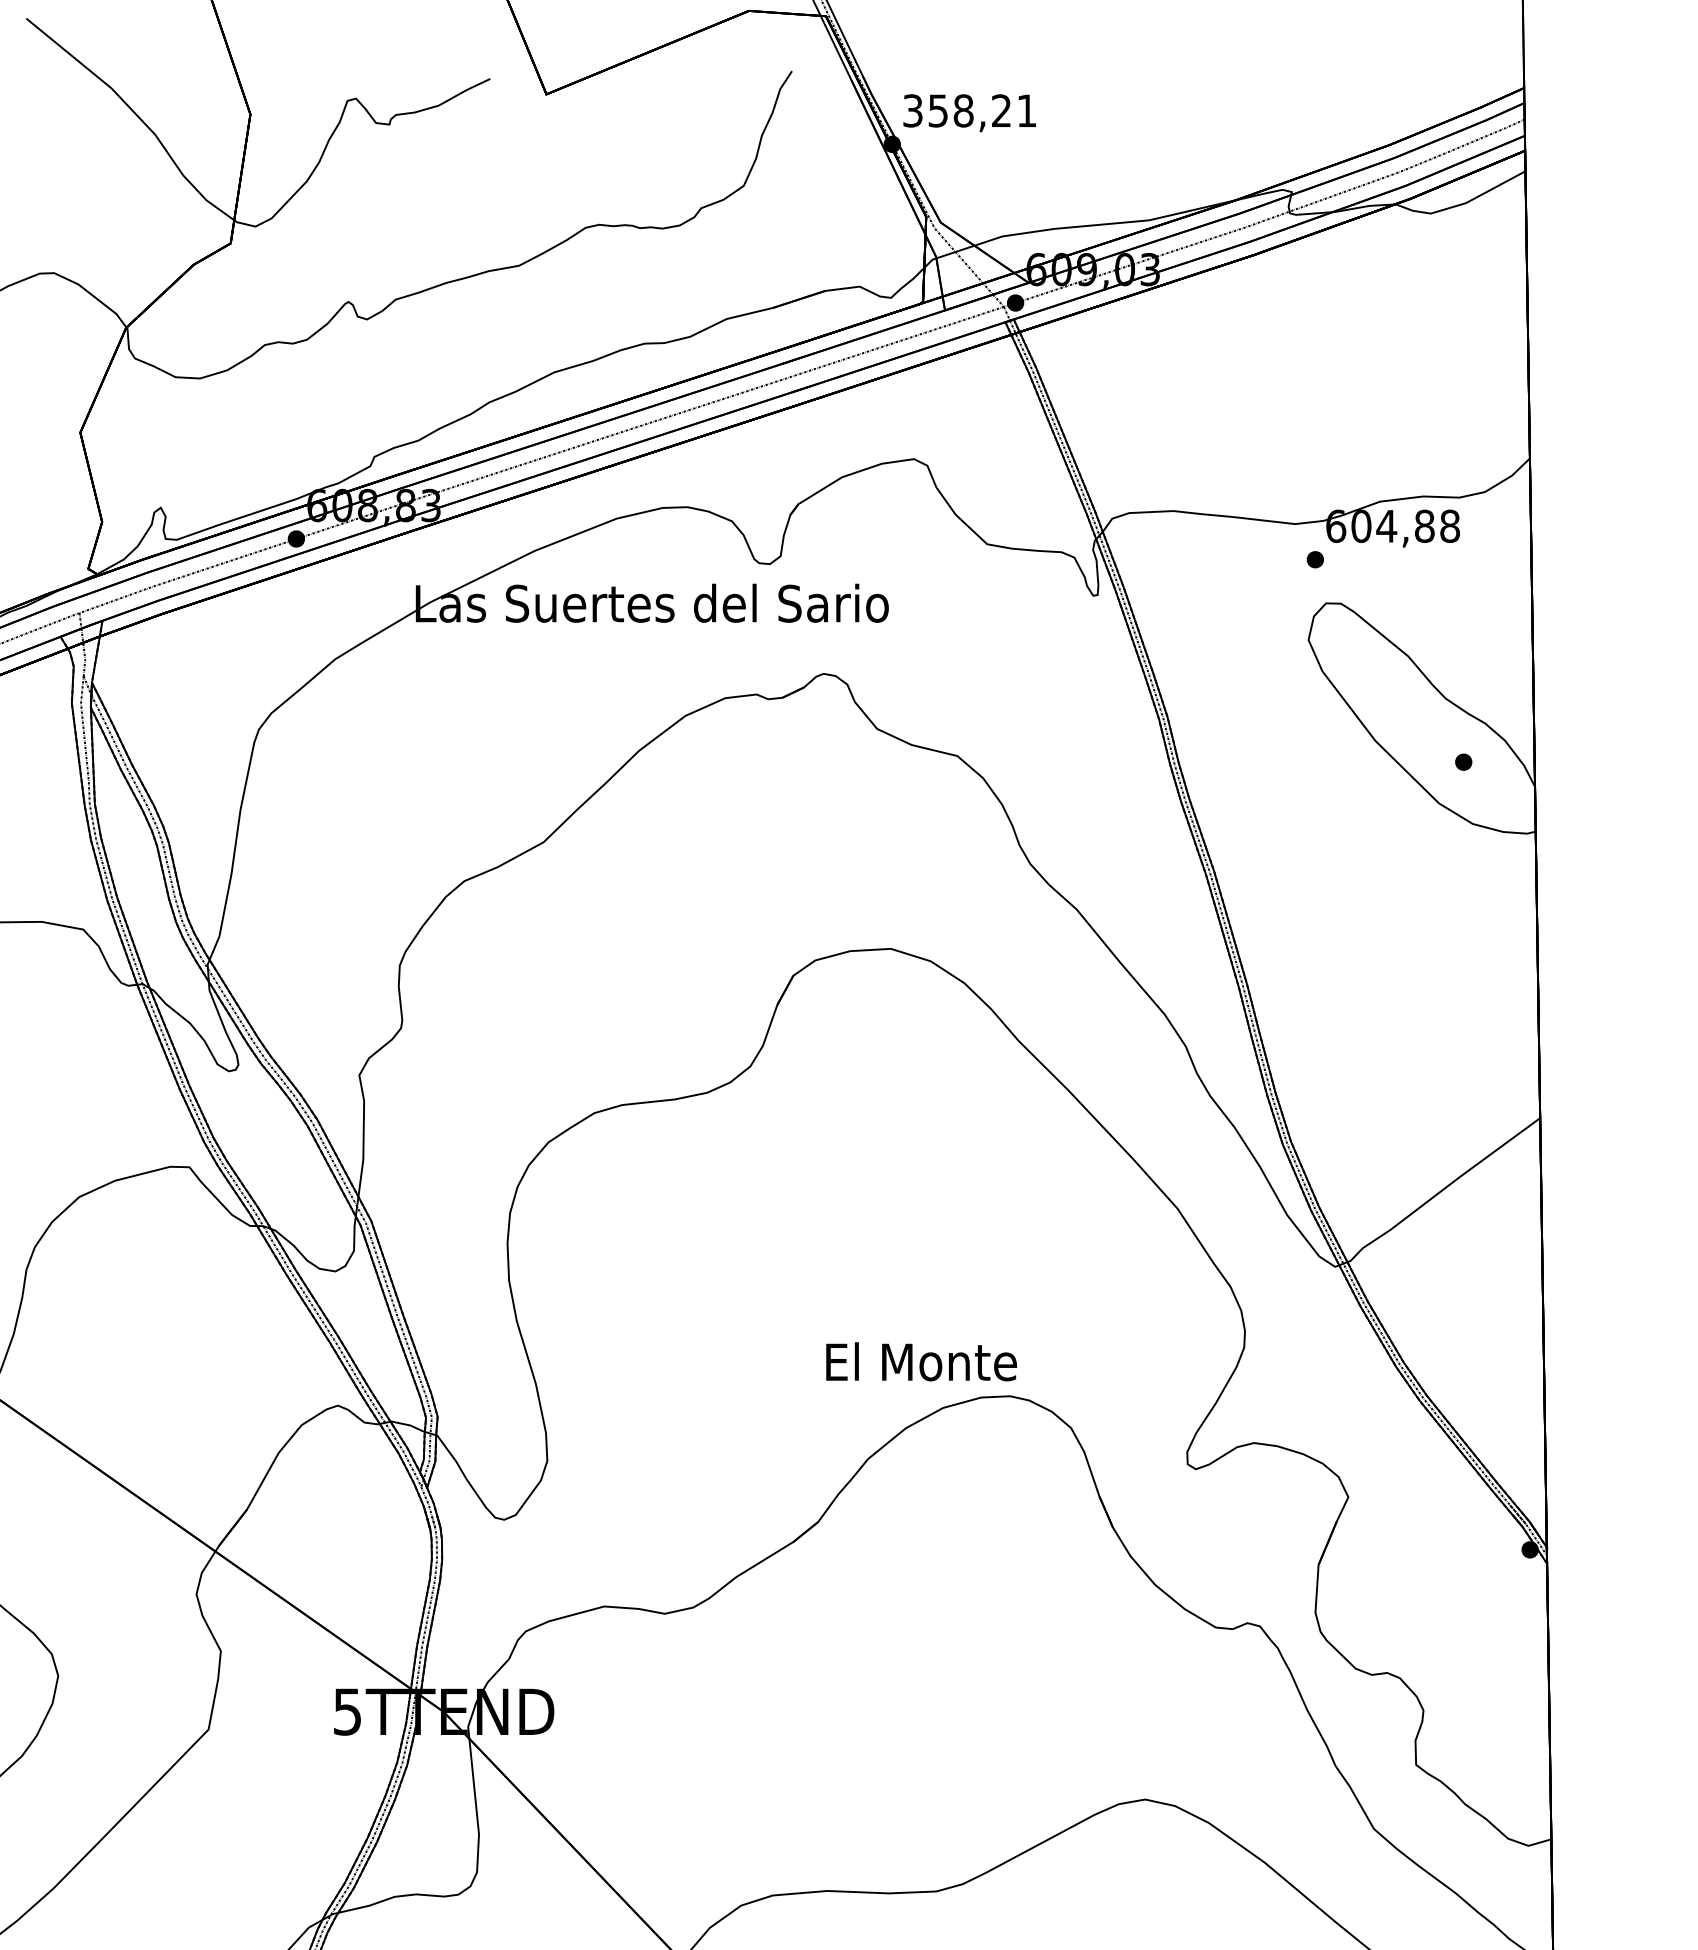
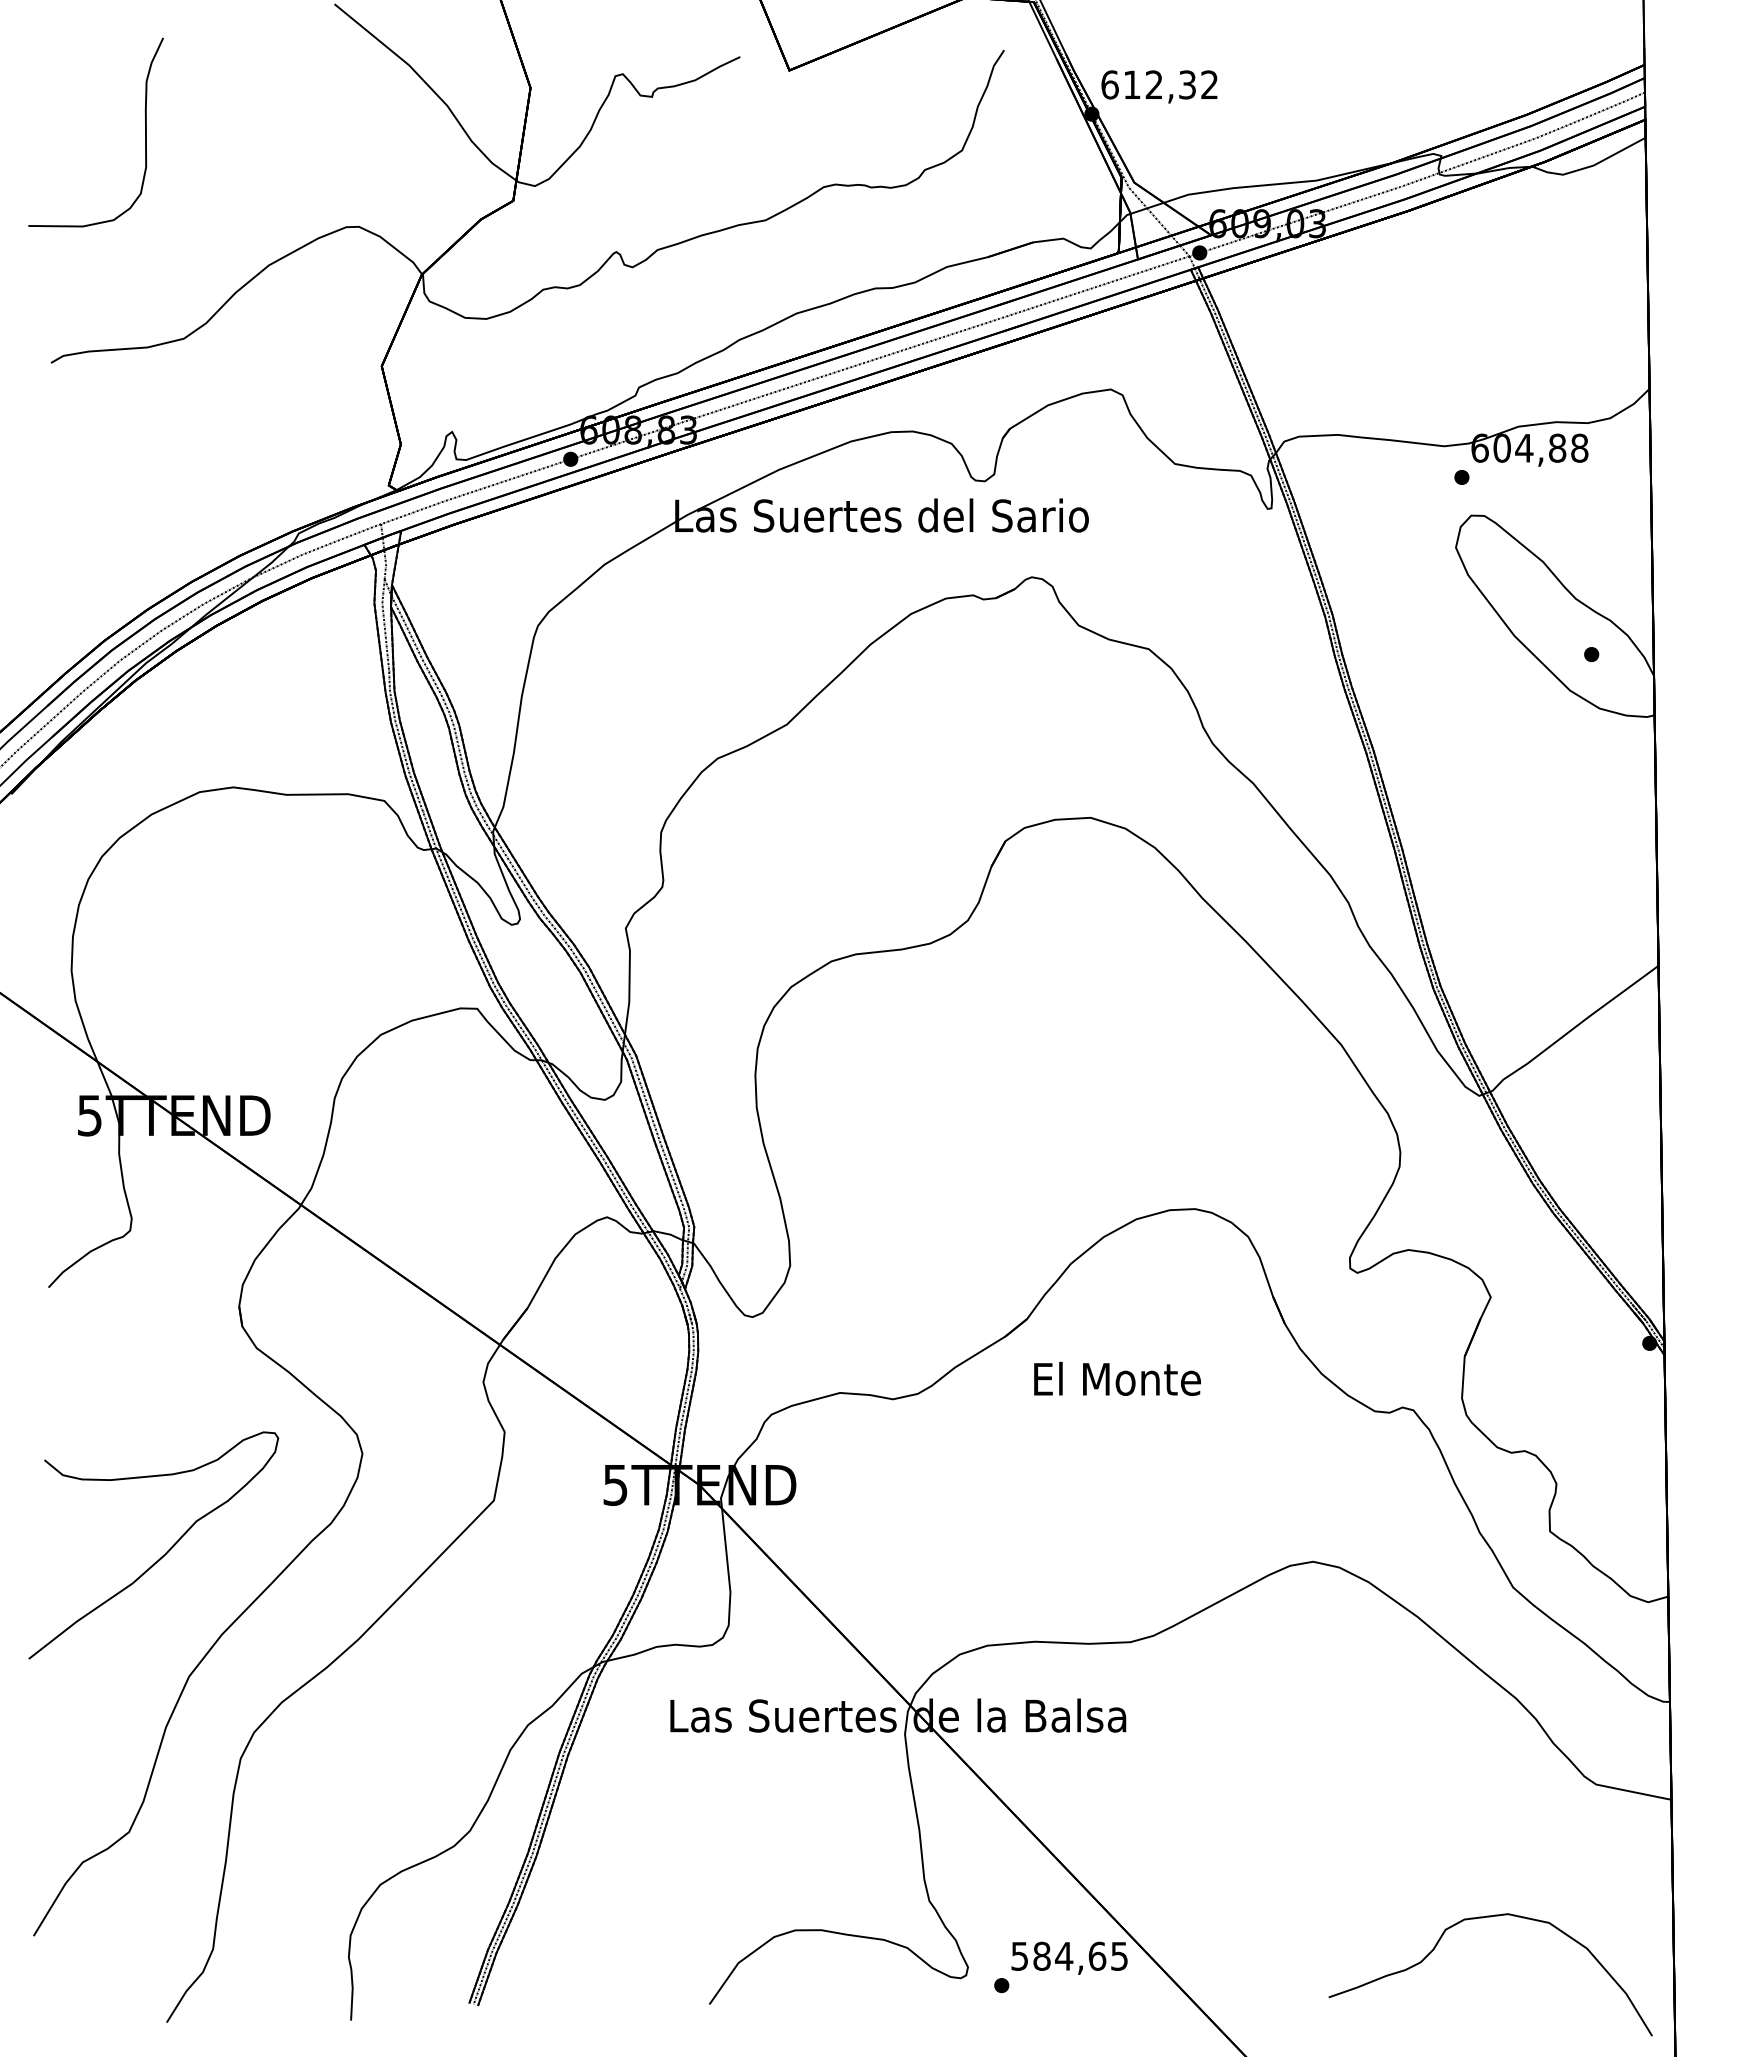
text: (969, 110) -> (1159, 84), 358,21 -> 612,32
text: (921, 1361) -> (1117, 1378), moved

